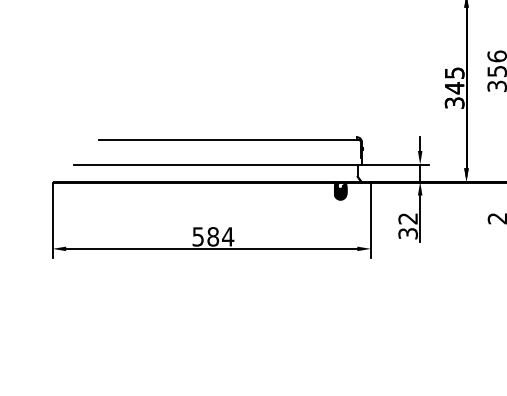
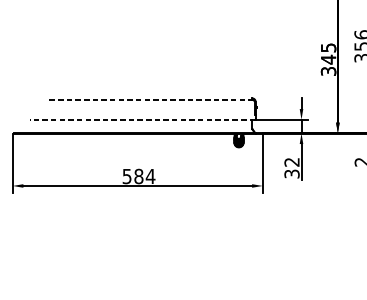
line: (227, 139) -> (150, 100), solid -> dashed
line: (217, 164) -> (142, 119), solid -> dashed

